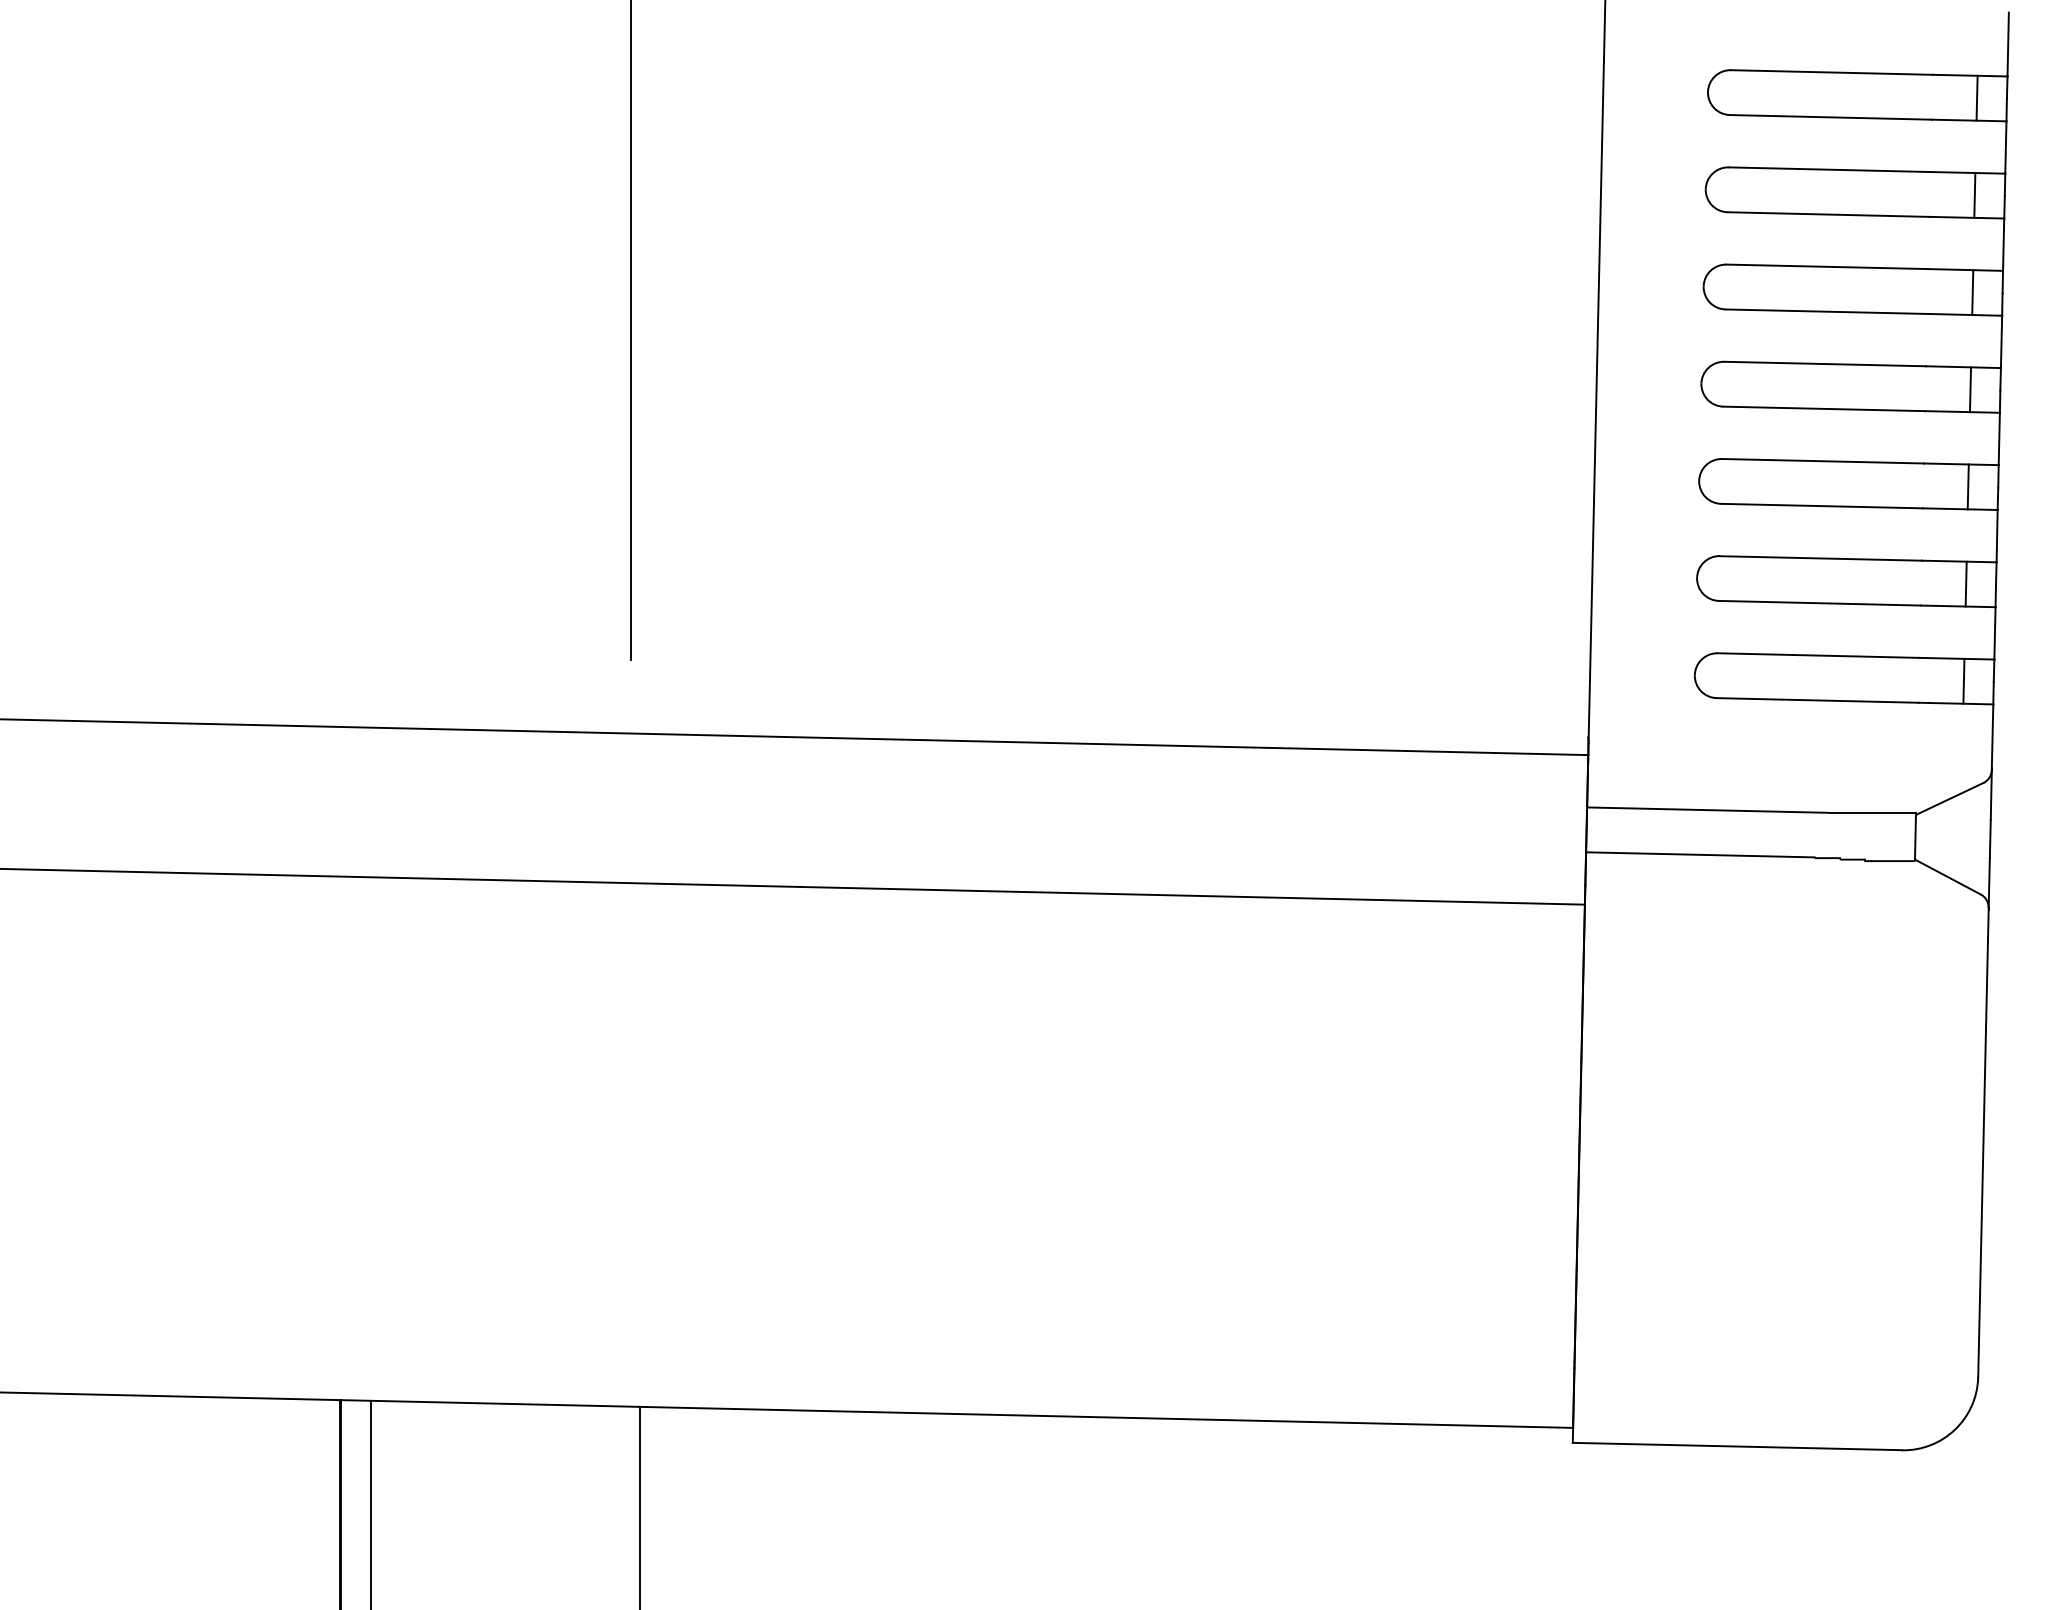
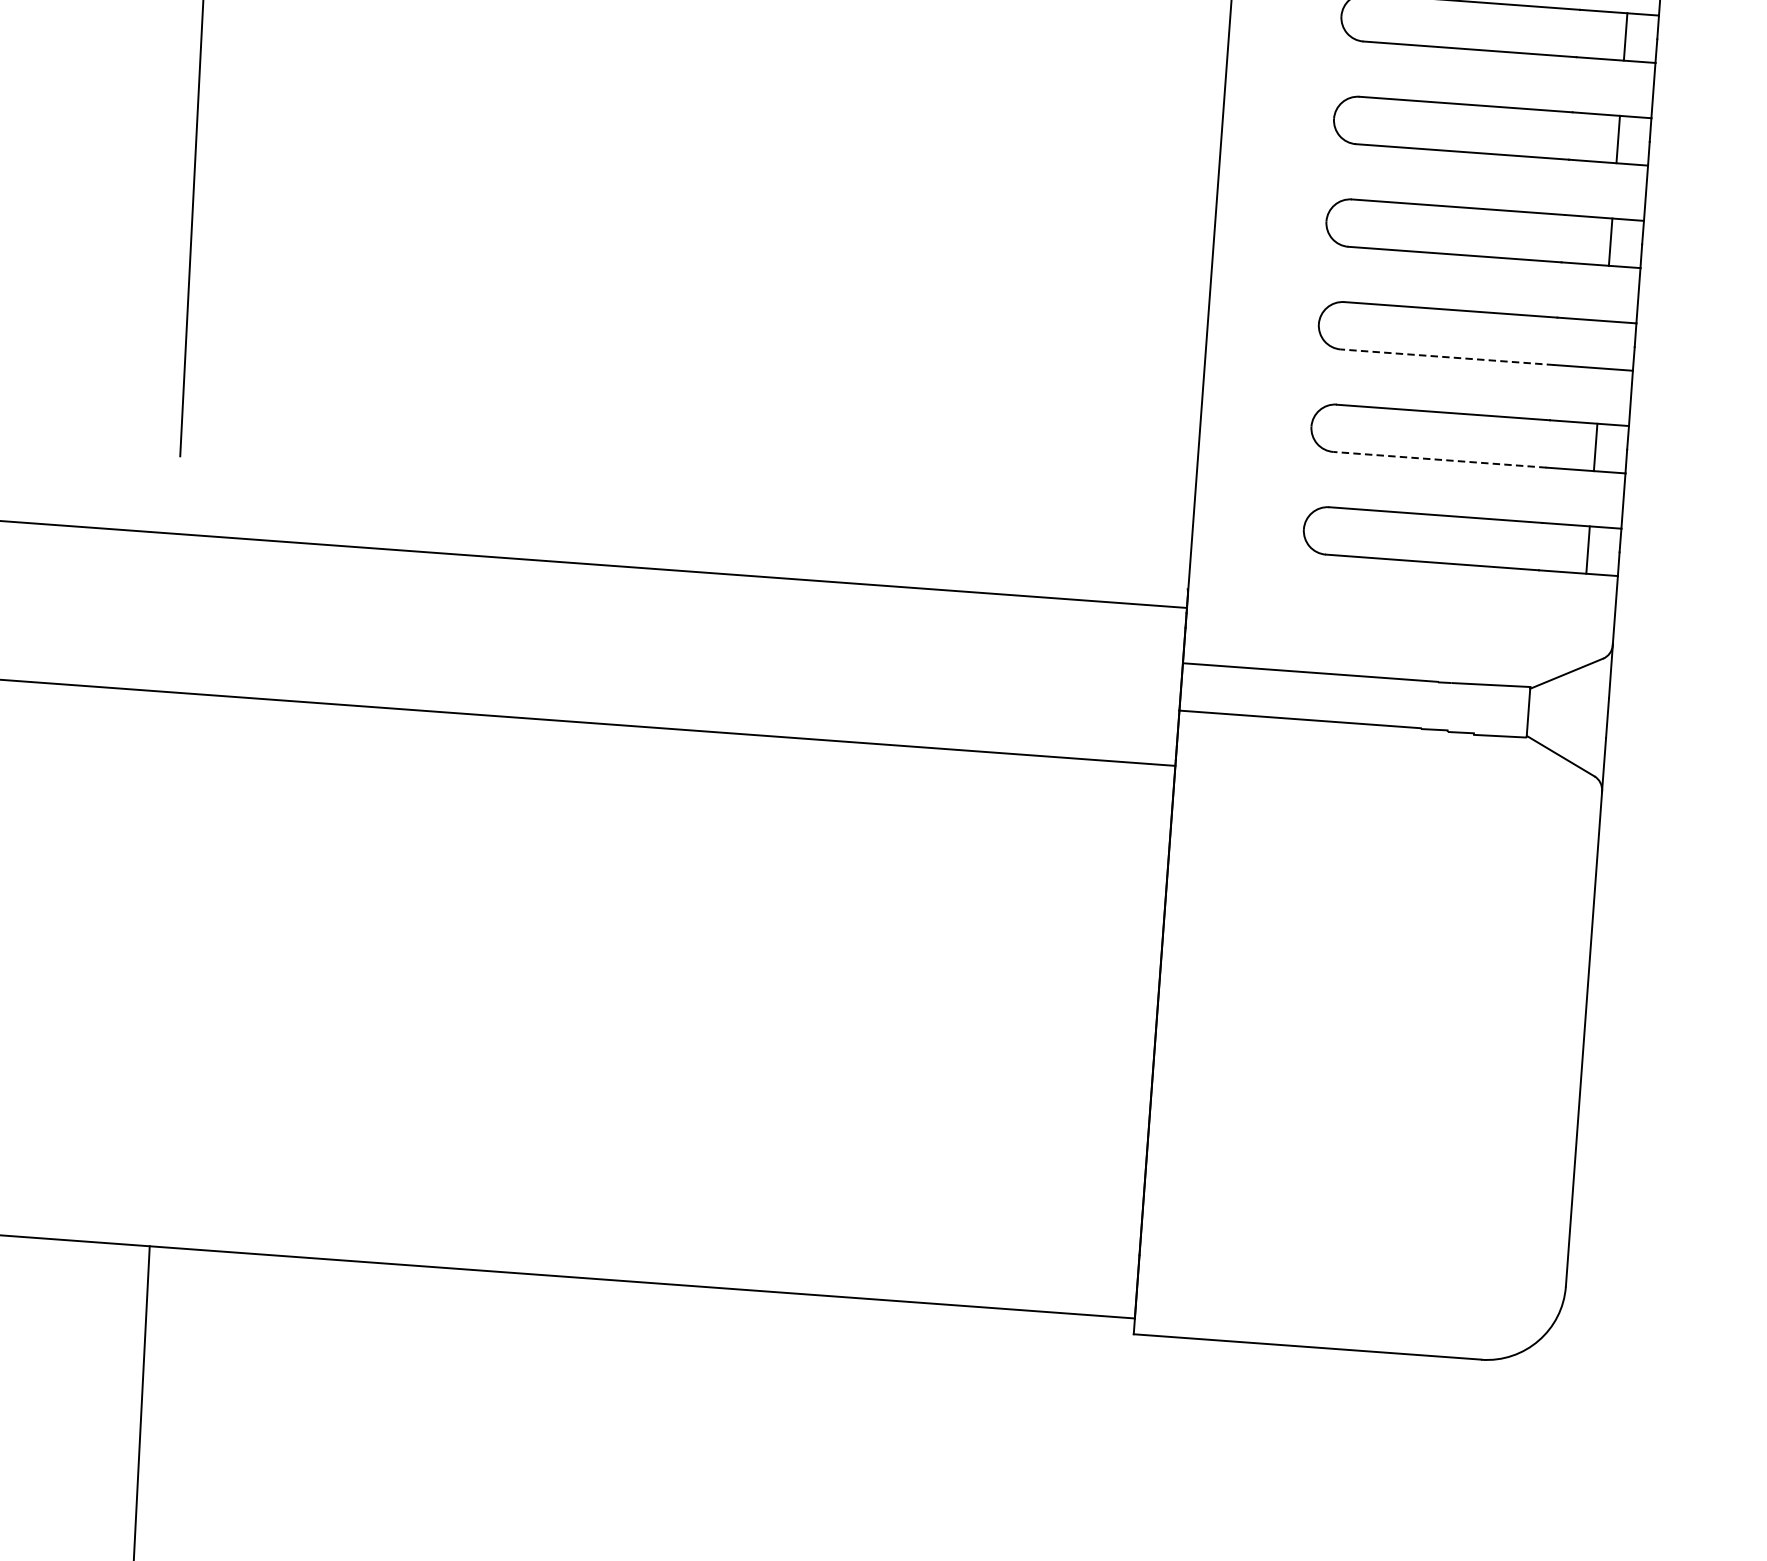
line: (1967, 486) -> (1602, 344), removed
line: (1822, 506) -> (1447, 357), solid -> dashed
line: (1819, 603) -> (1439, 460), solid -> dashed

